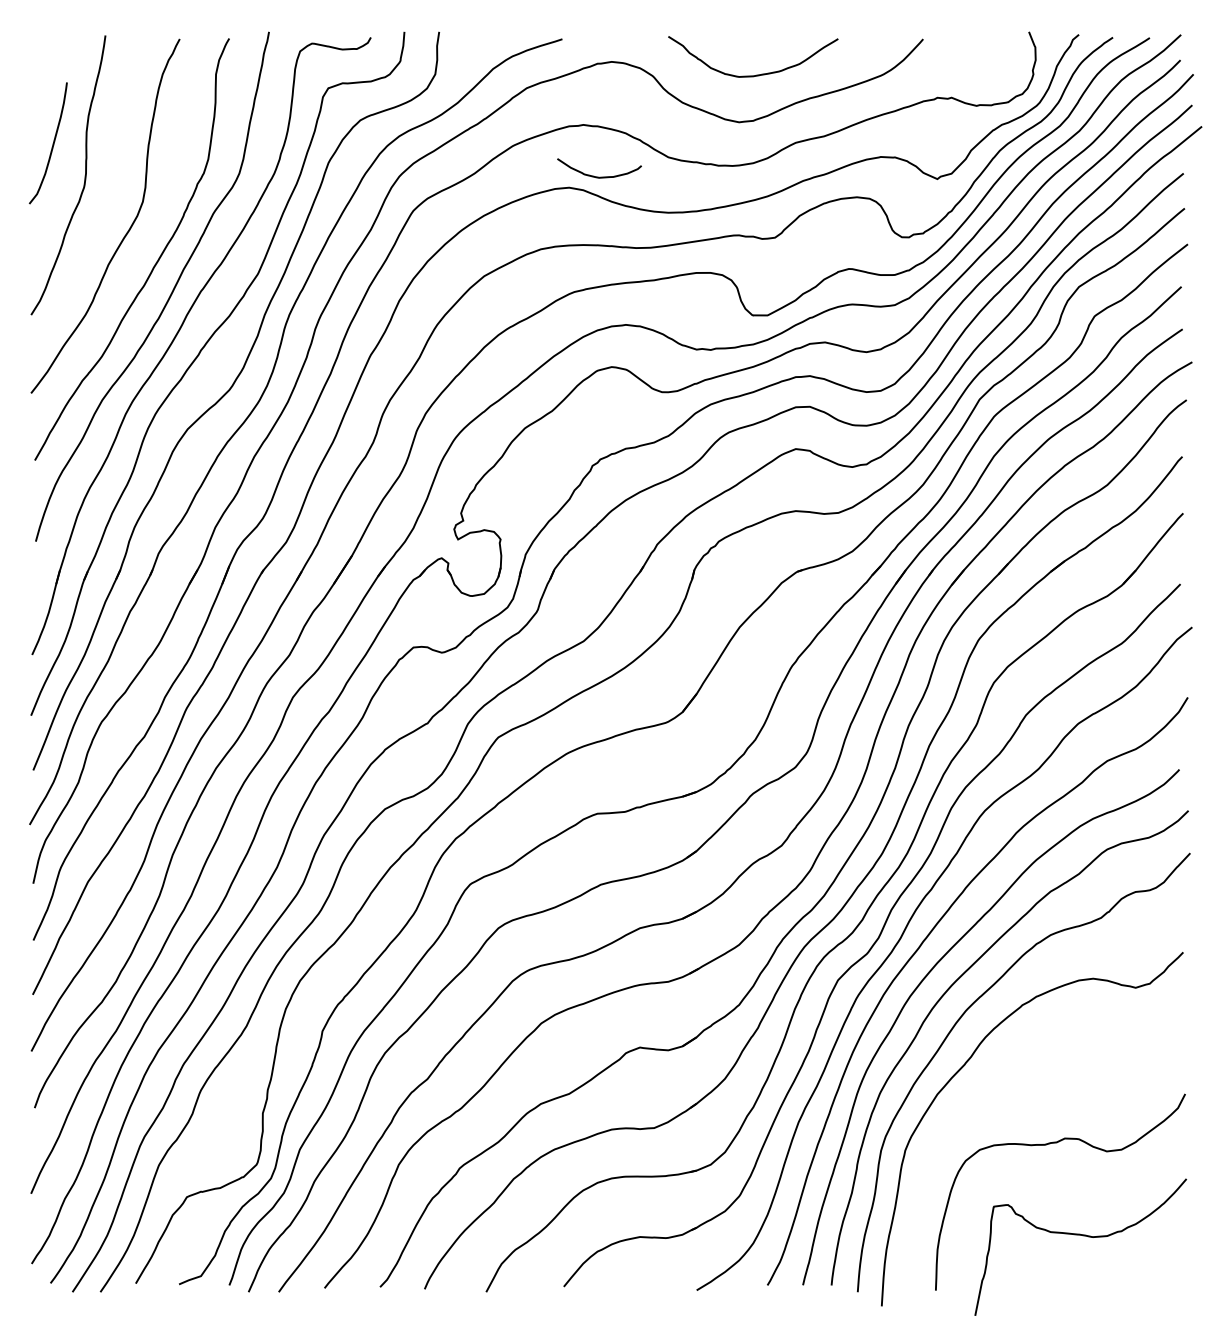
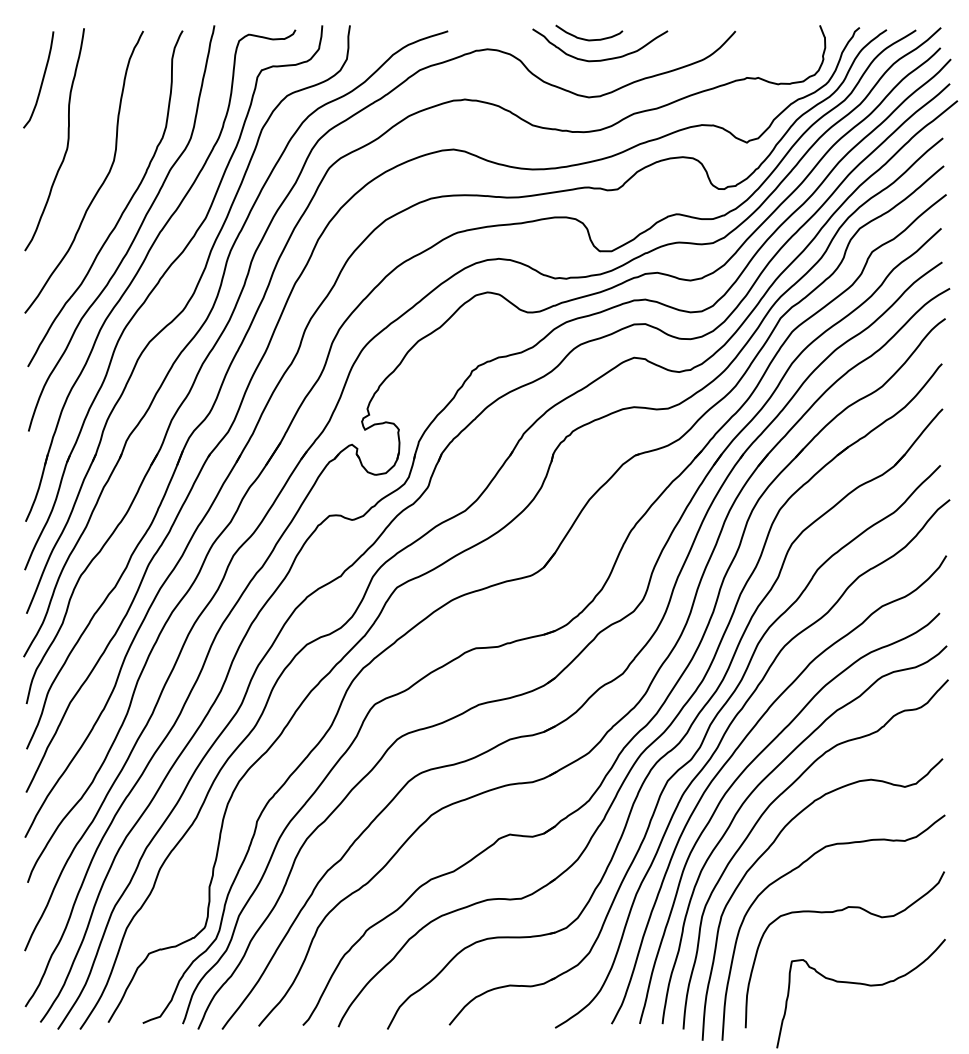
curve: (52, 143) -> (41, 80), moved
curve: (599, 176) -> (589, 39), moved
curve: (1000, 1090) -> (797, 868), added

